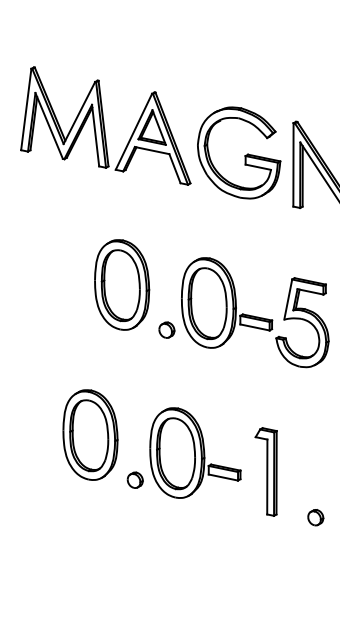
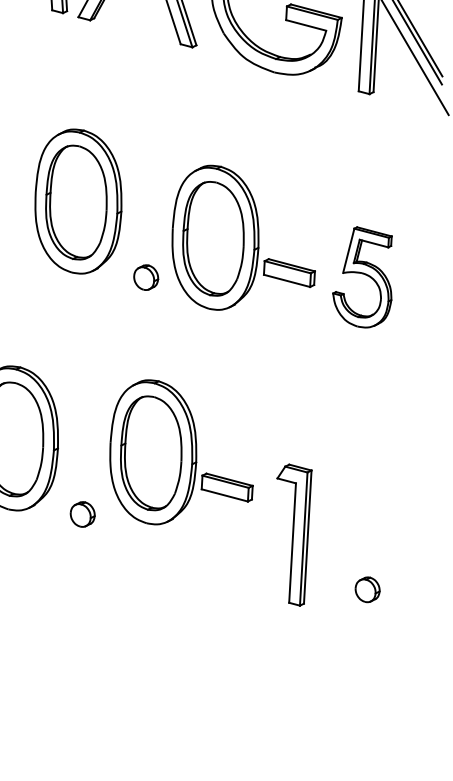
part: (302, 322) -> (363, 277), size x0.7
part: (195, 452) -> (182, 453), moved
part: (265, 471) -> (290, 534), moved

